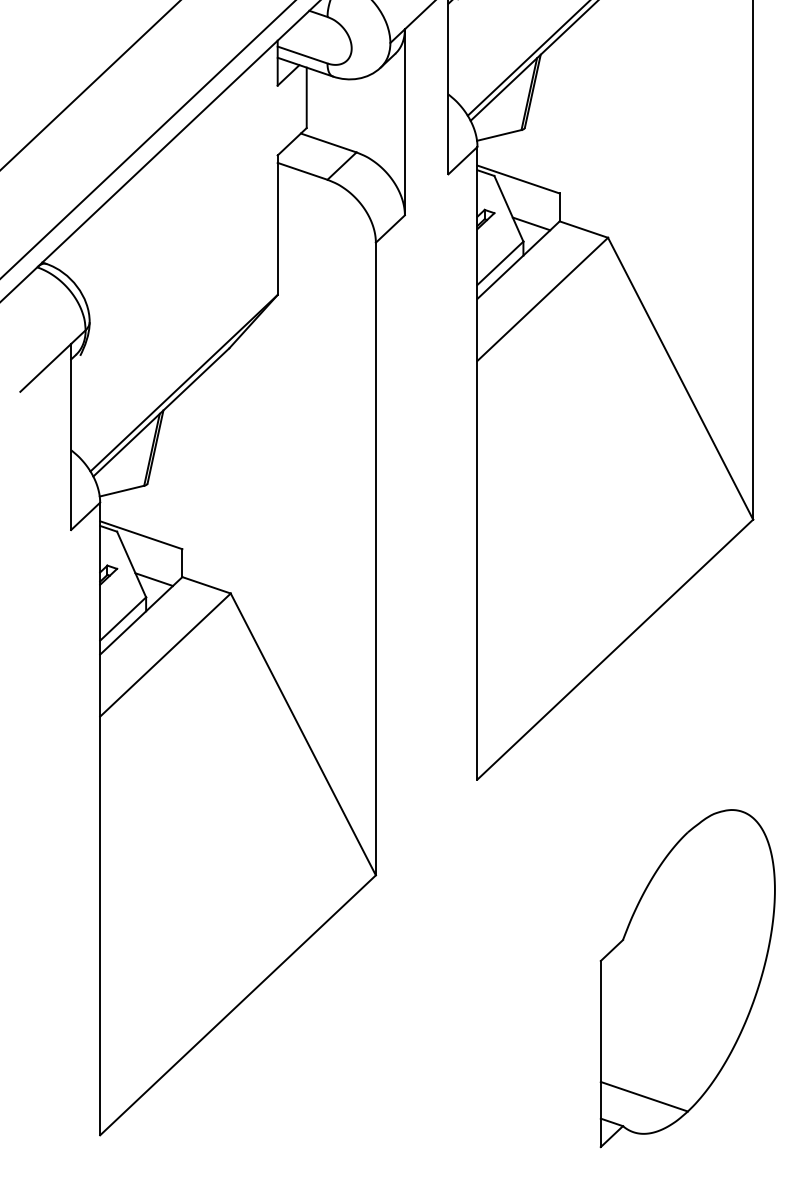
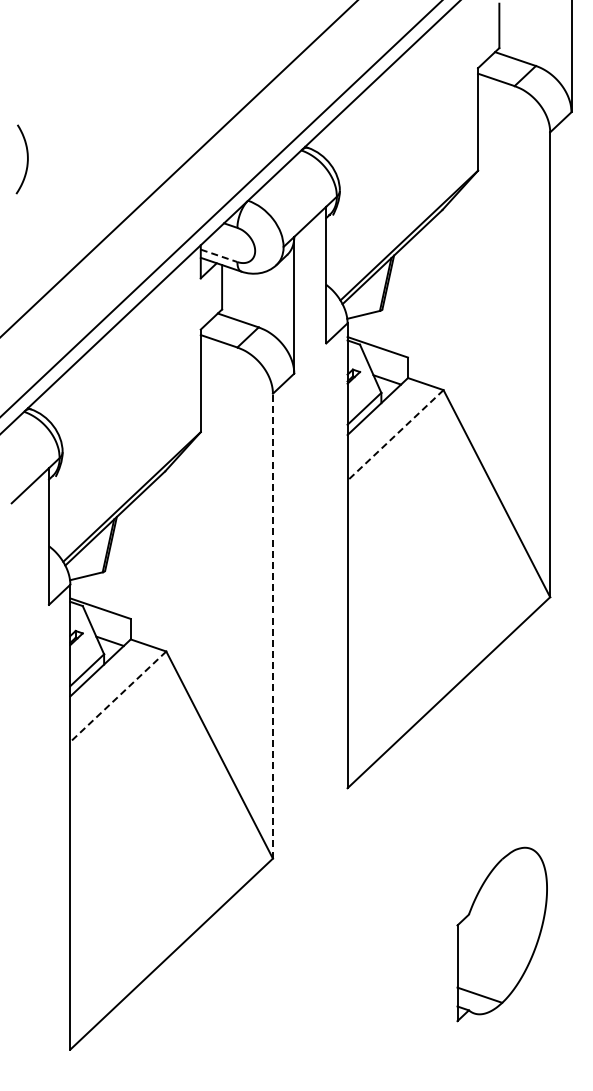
line: (303, 55) -> (219, 256), solid -> dashed
line: (542, 299) -> (395, 435), solid -> dashed
line: (375, 558) -> (272, 625), solid -> dashed
line: (165, 654) -> (118, 696), solid -> dashed
part: (688, 978) -> (502, 934), size x0.7

